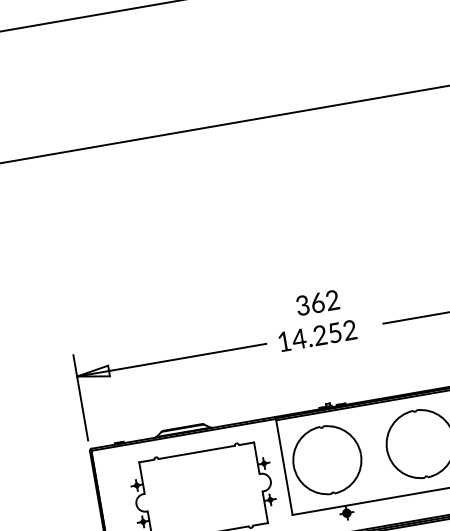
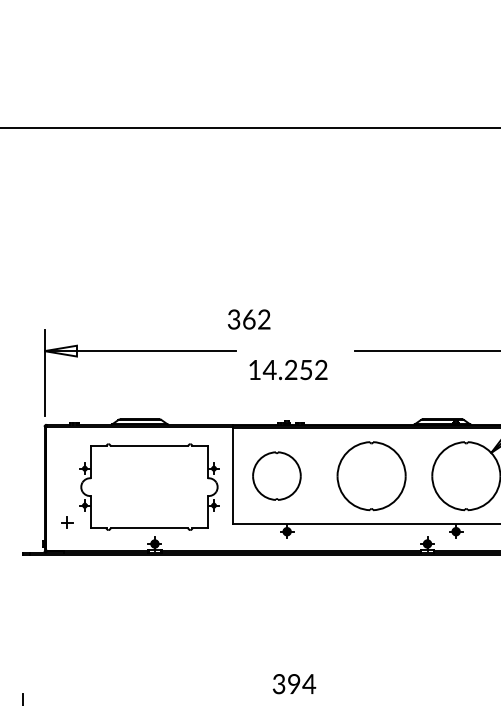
text: (318, 302) -> (249, 319), moved
text: (317, 335) -> (288, 369), moved
part: (326, 459) -> (276, 475), size x0.7

